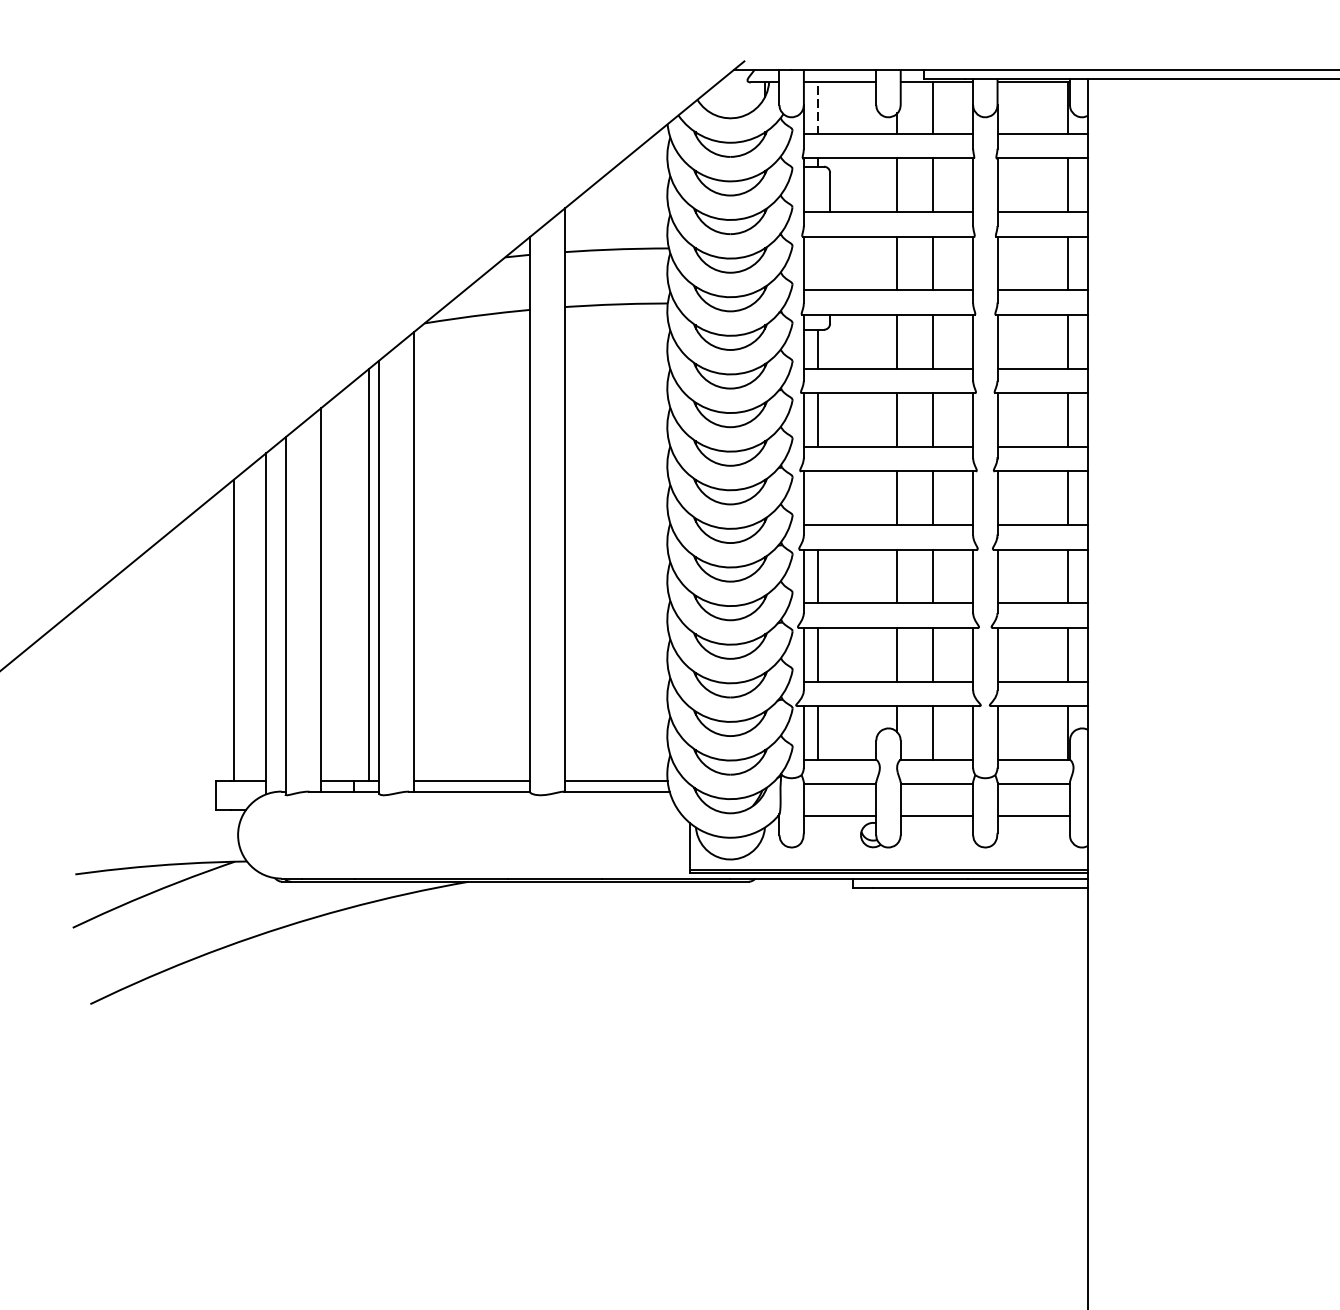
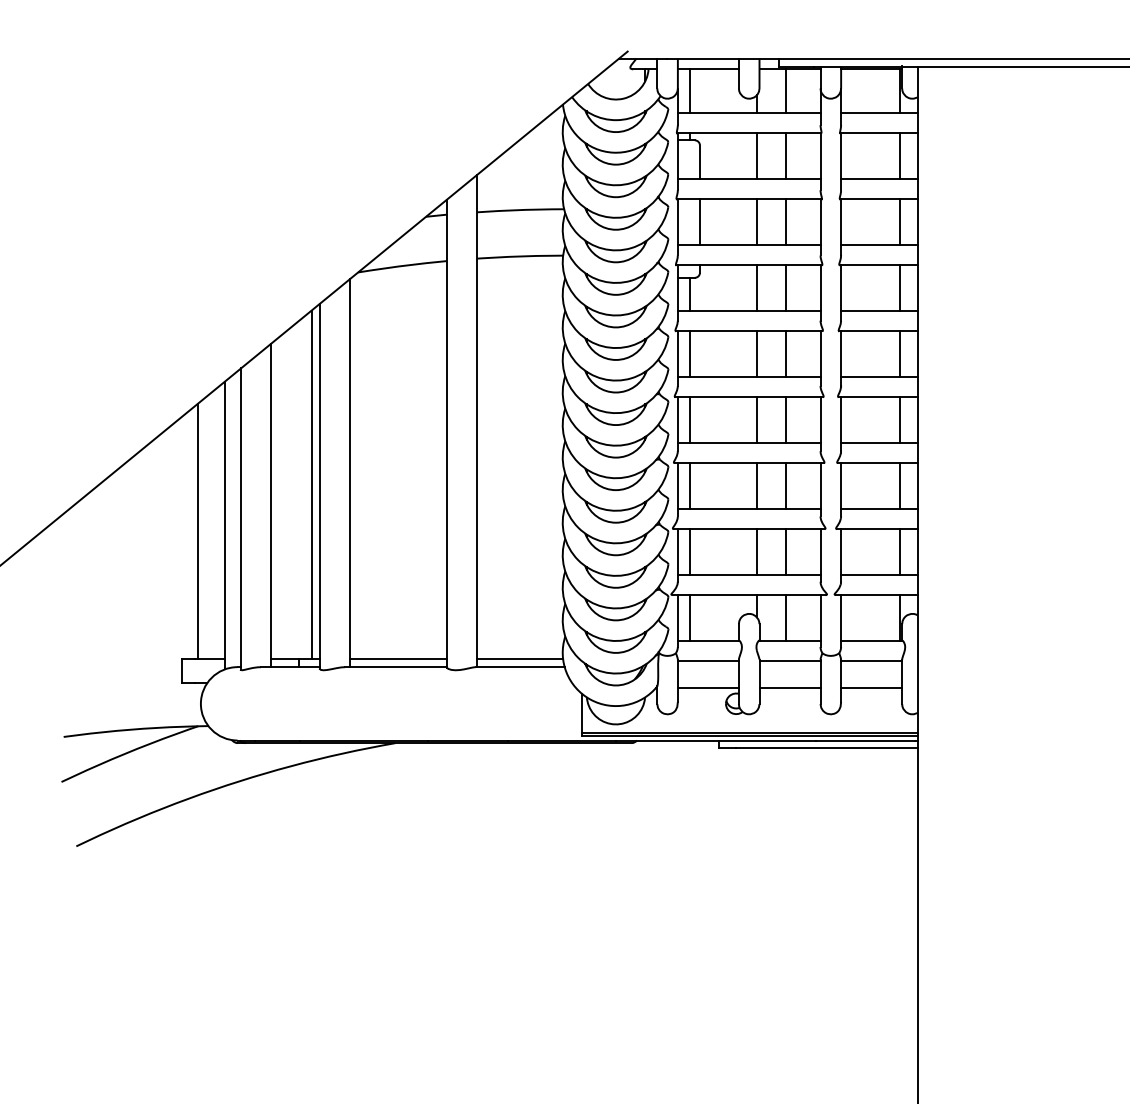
line: (817, 108) -> (689, 91), dashed -> solid
line: (829, 262) -> (699, 221), added
line: (817, 497) -> (689, 419), added

